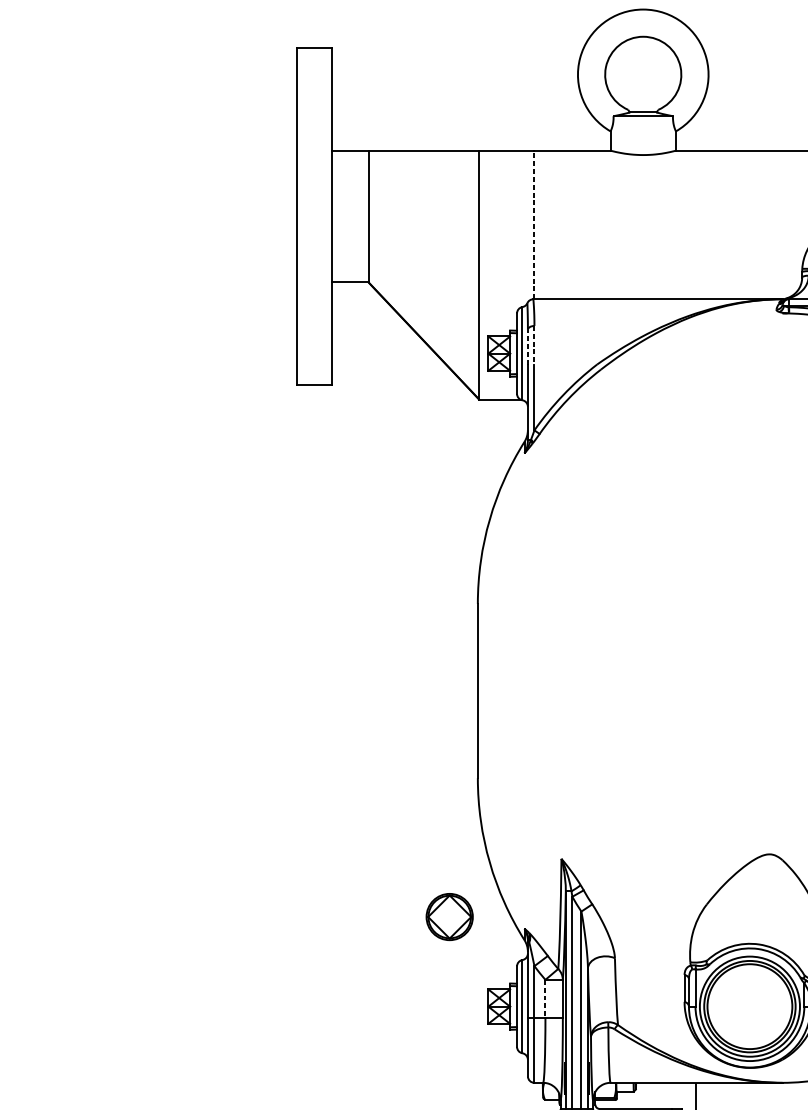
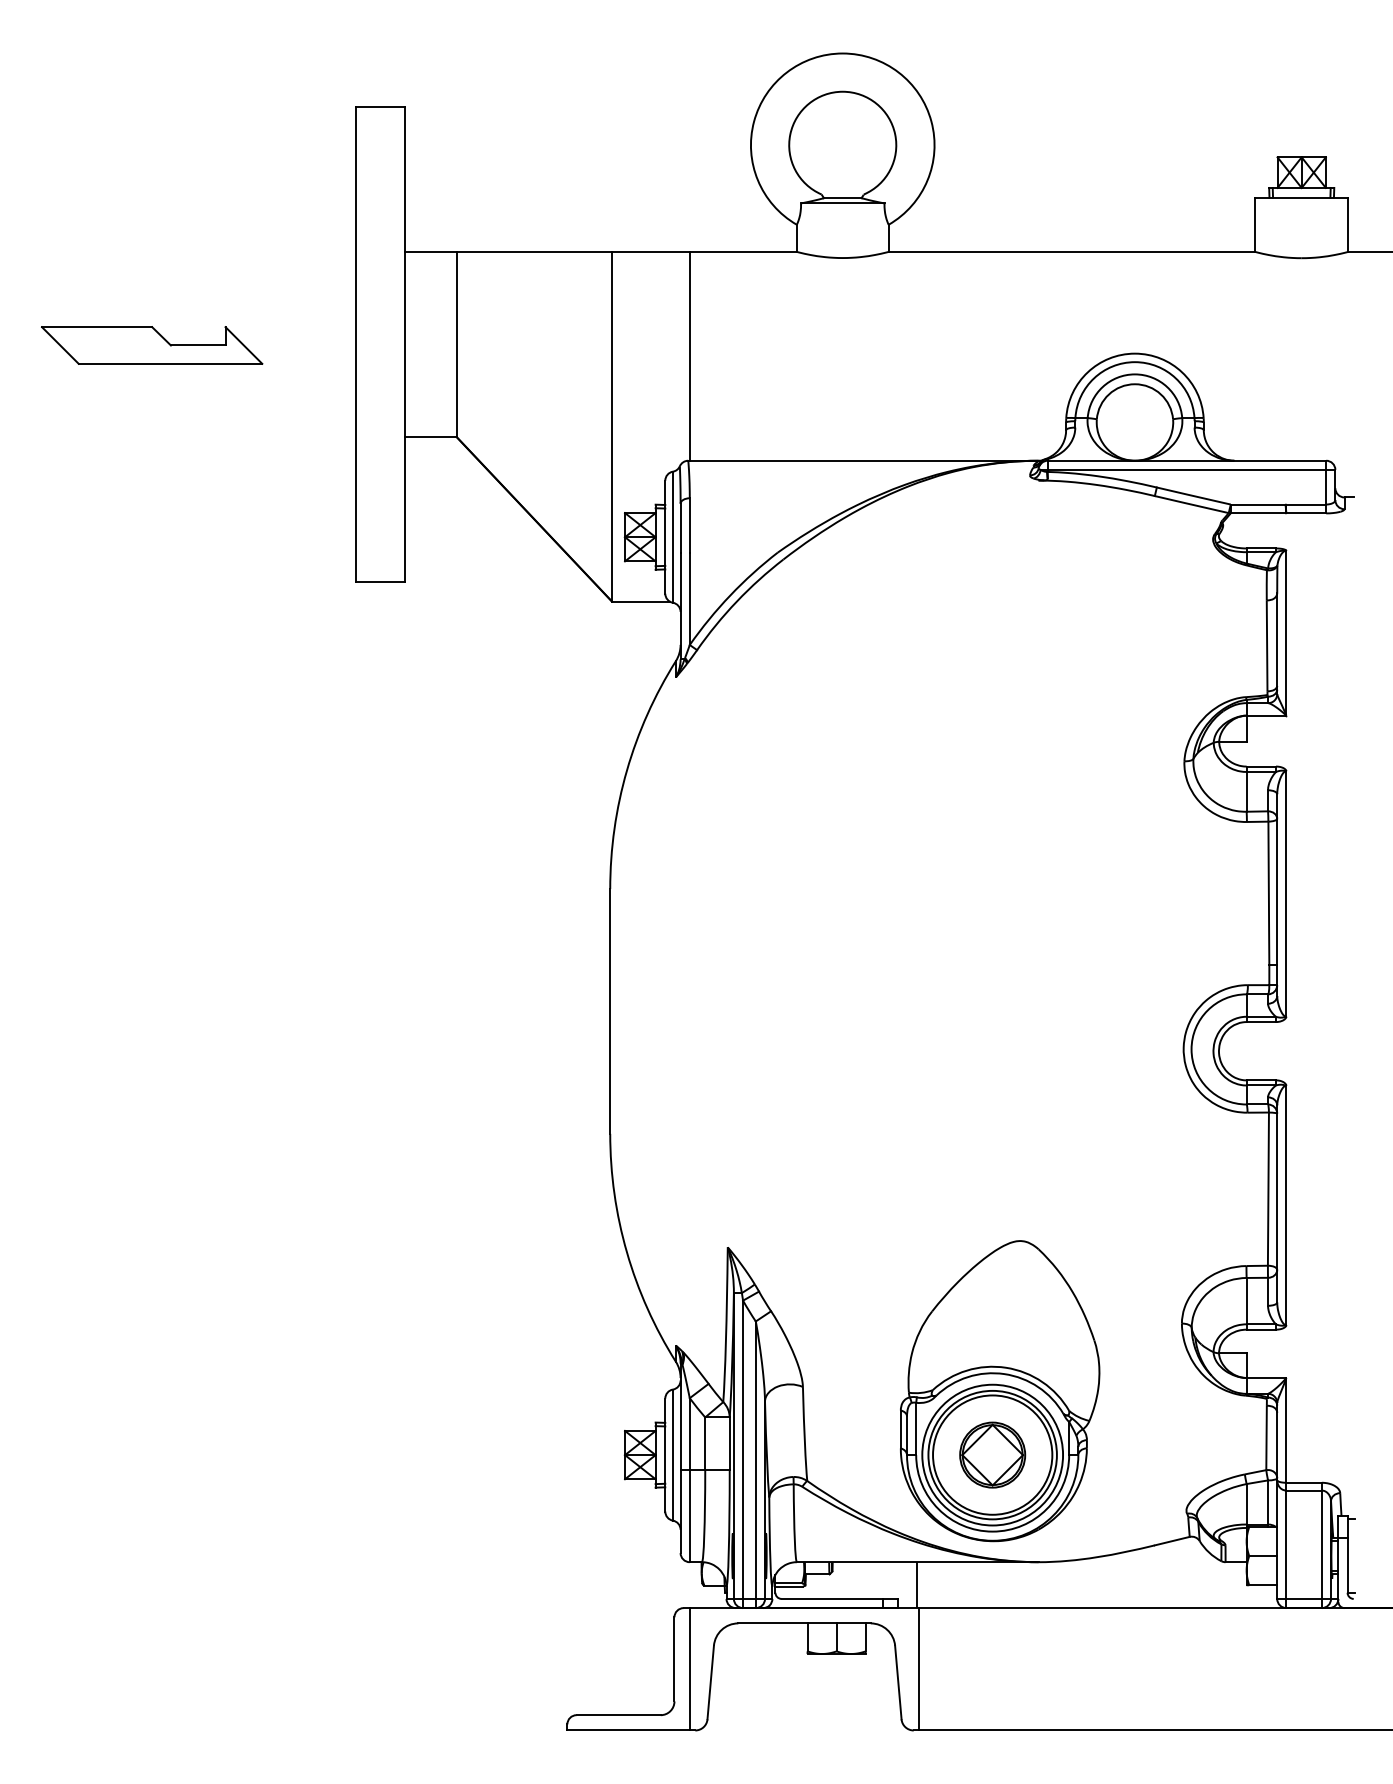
part: (152, 217) -> (152, 345), added
line: (534, 224) -> (689, 355), dashed -> solid
line: (534, 345) -> (689, 525), dashed -> solid
line: (527, 346) -> (680, 527), dashed -> solid
part: (449, 916) -> (992, 1454), moved
line: (545, 999) -> (705, 1444), dashed -> solid

